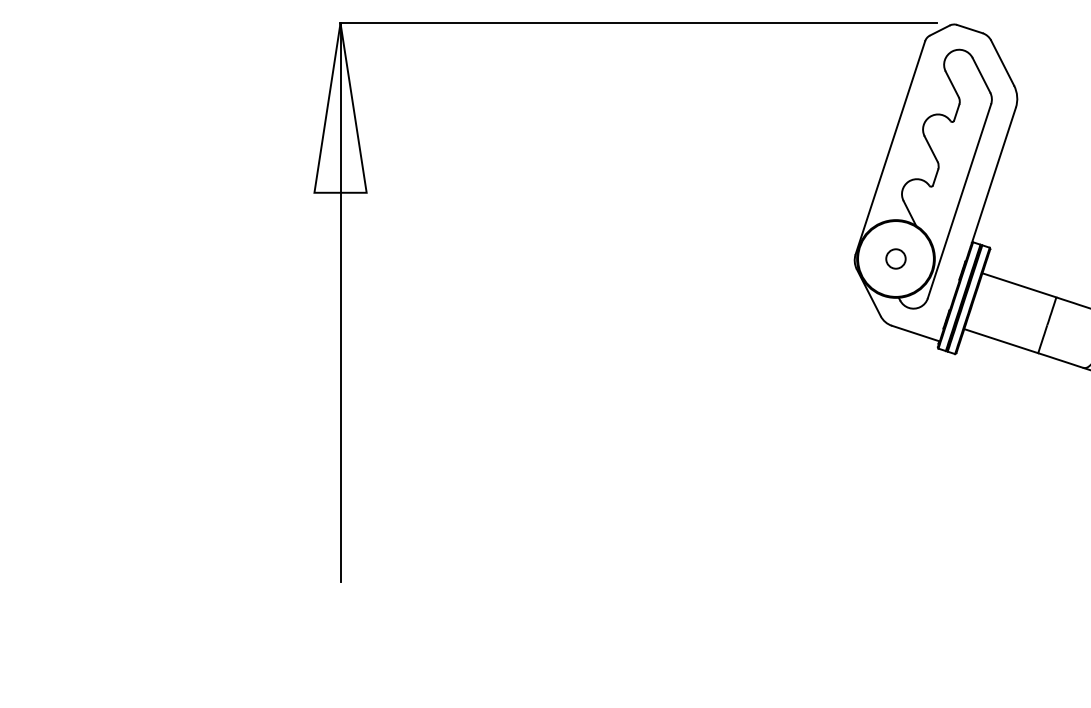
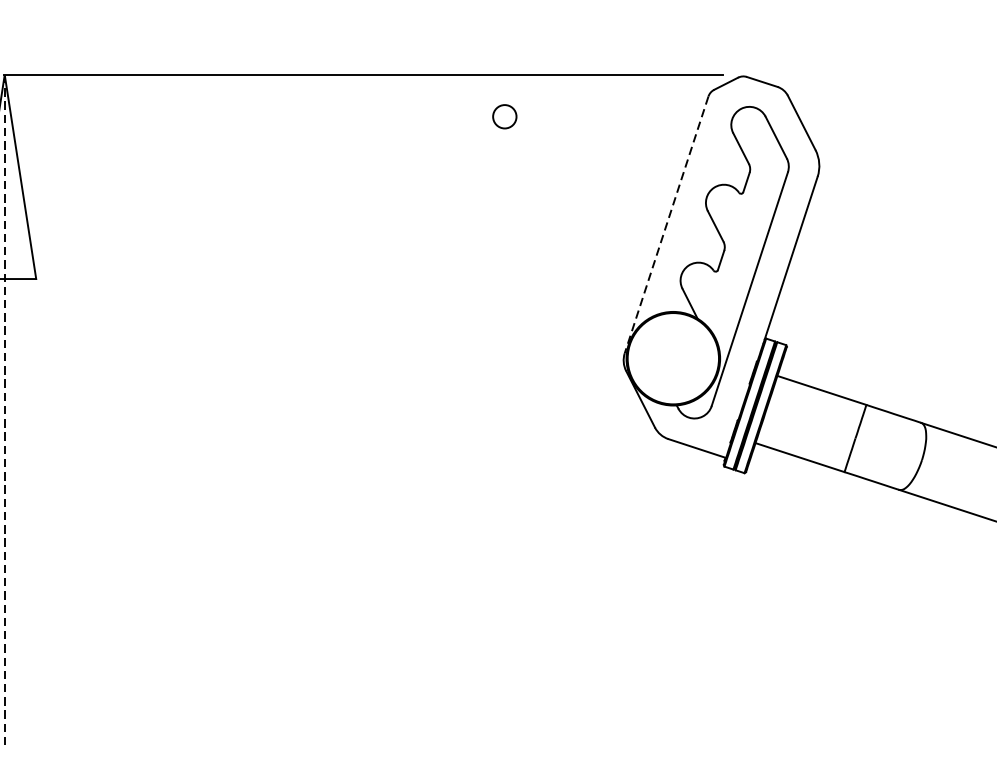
line: (890, 148) -> (666, 225), solid -> dashed
circle: (895, 258) -> (504, 116), moved
line: (340, 302) -> (4, 411), solid -> dashed

